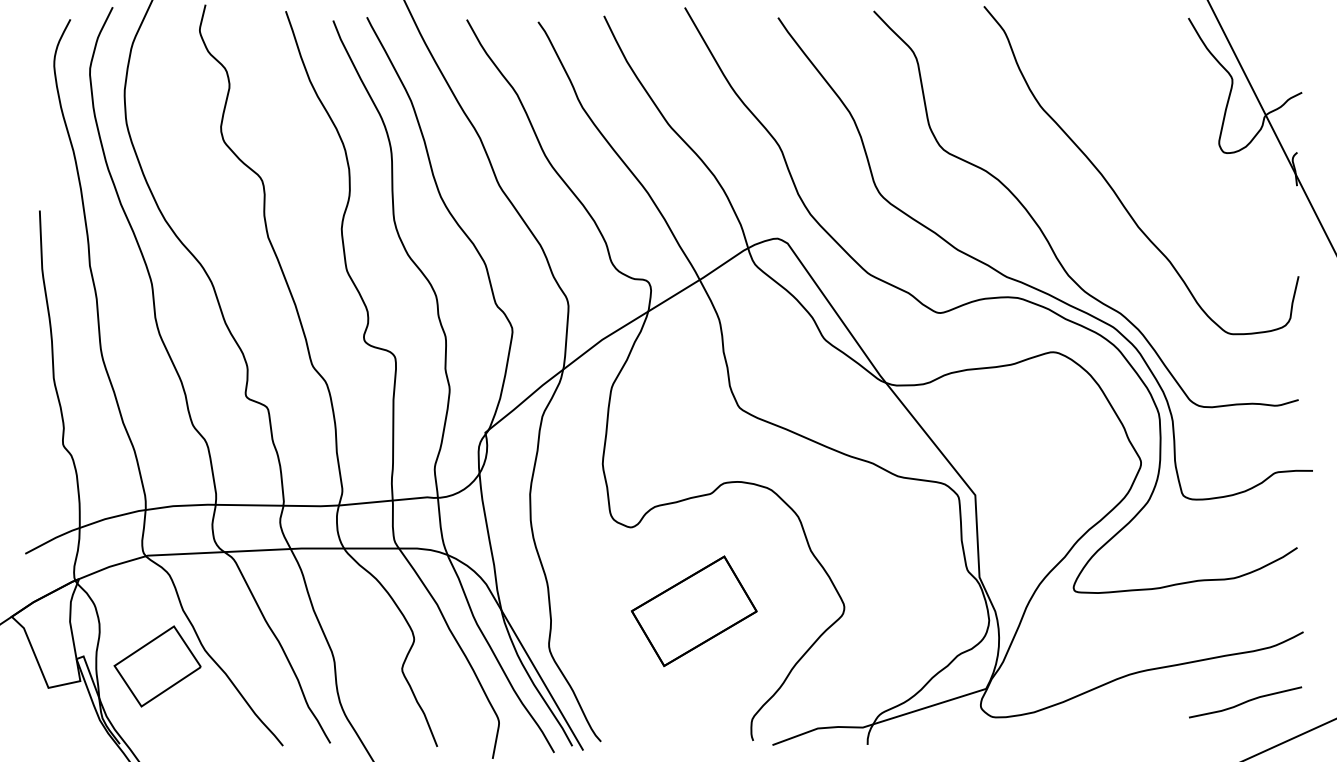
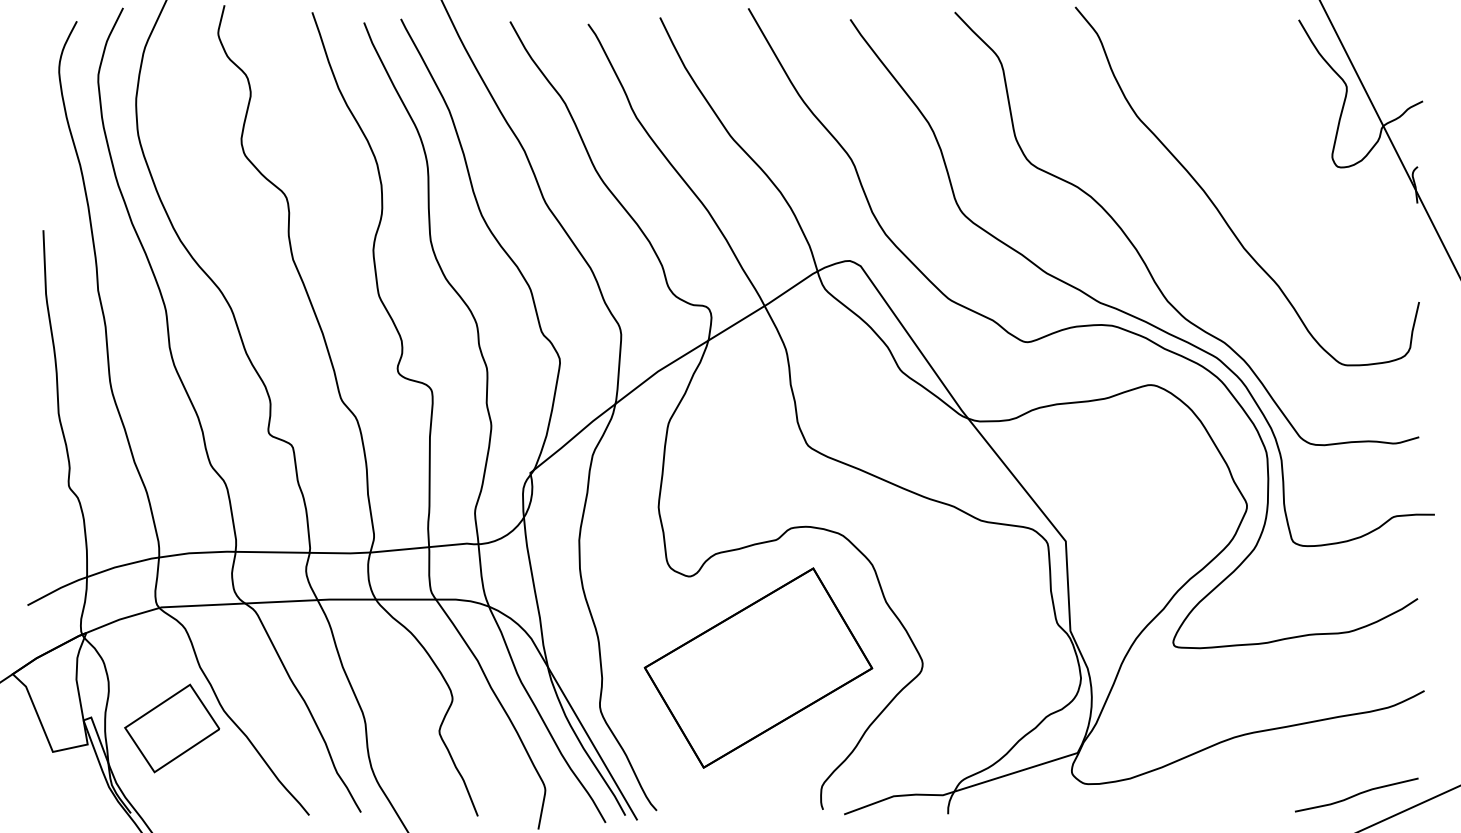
part: (694, 611) -> (758, 668), size x1.67
curve: (1245, 702) -> (1356, 795), moved

